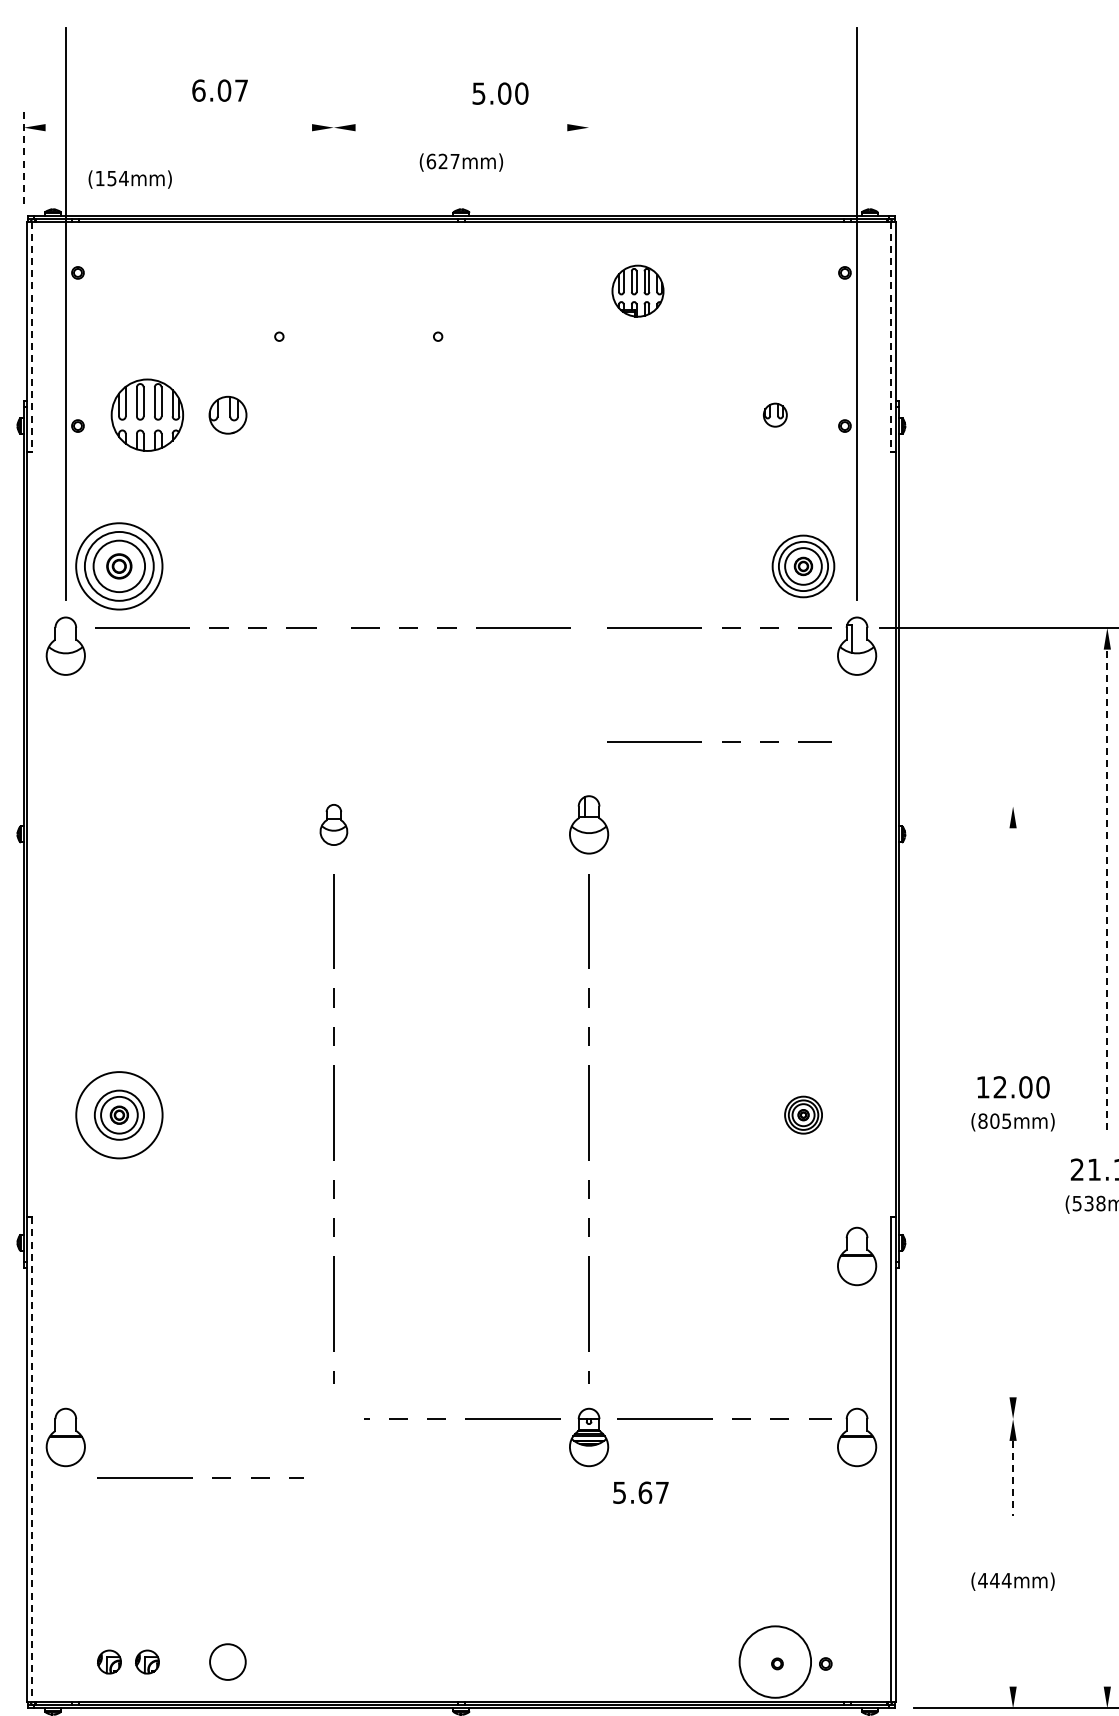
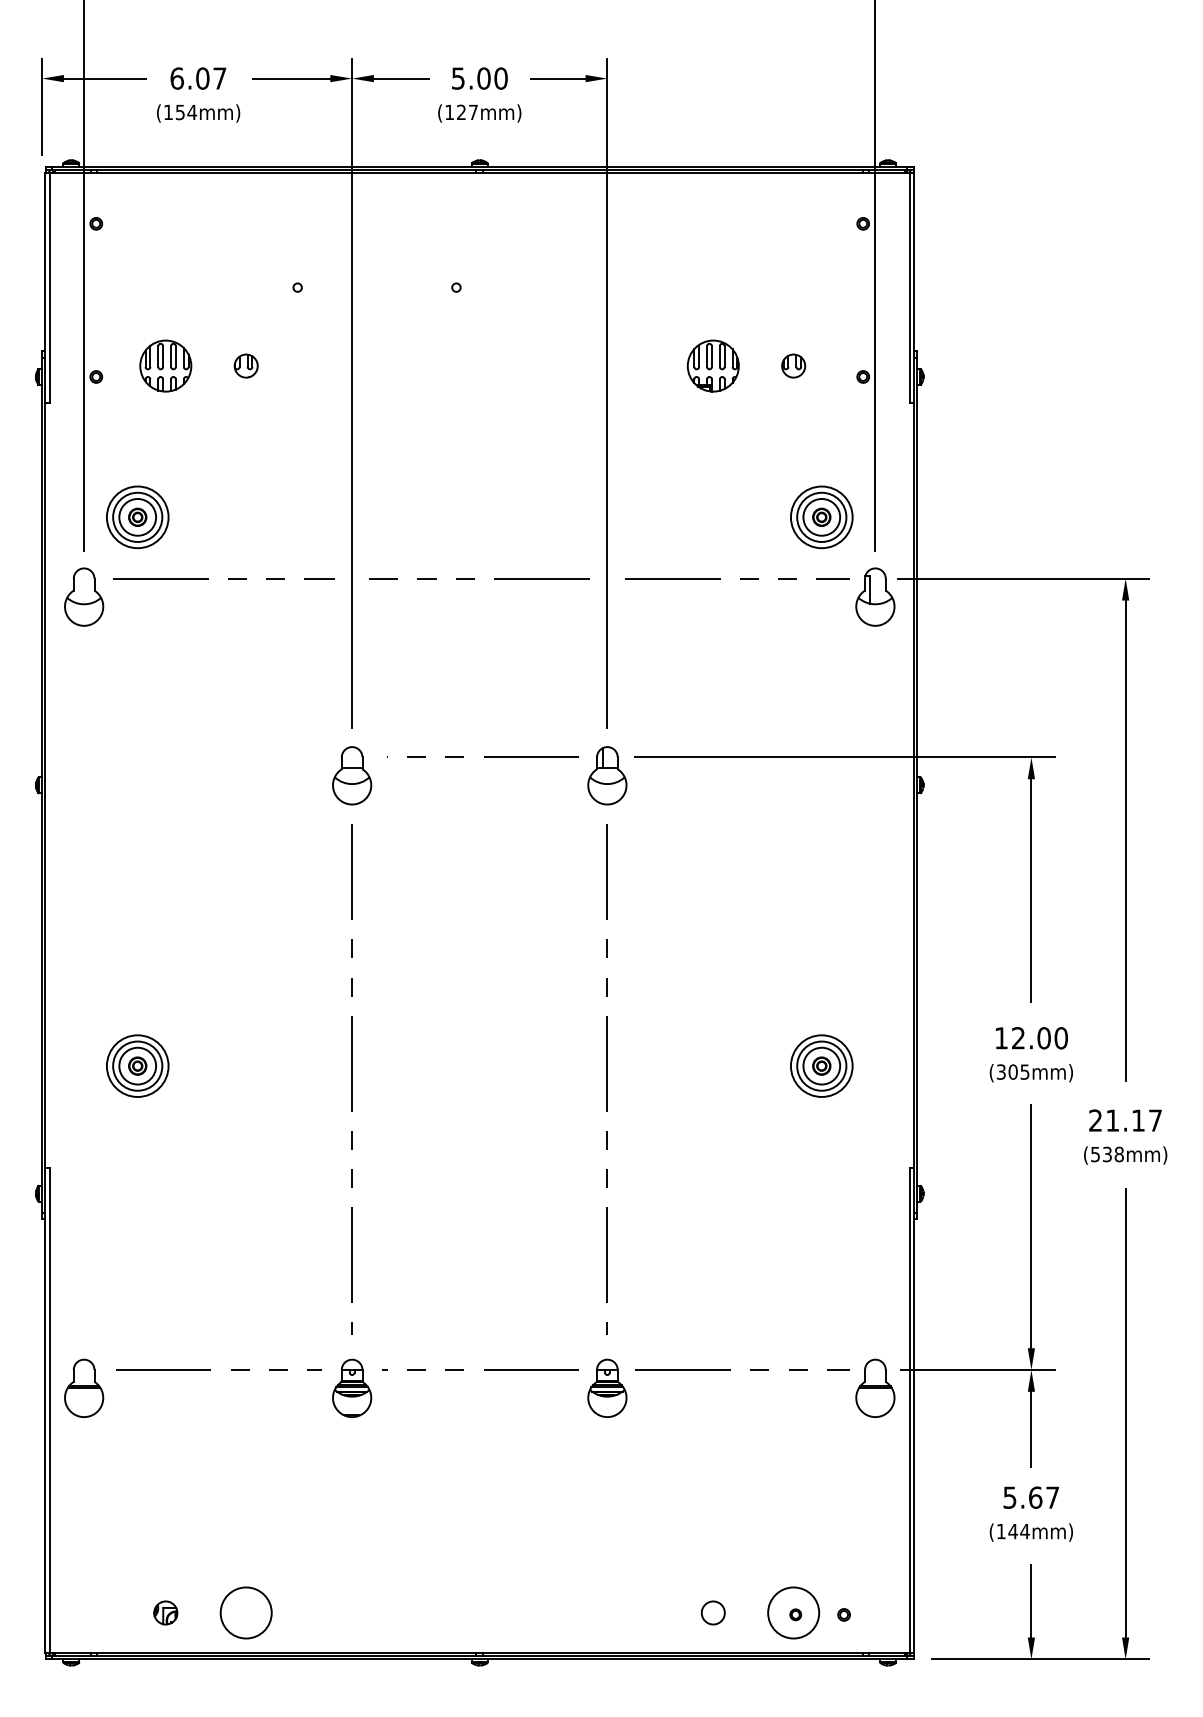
text: (220, 90) -> (198, 78), moved
text: (500, 93) -> (479, 78), moved
line: (86, 127) -> (104, 78), added
line: (273, 127) -> (291, 78), added
line: (382, 127) -> (400, 78), added
line: (539, 127) -> (557, 78), added
line: (24, 156) -> (42, 107), dashed -> solid
text: (431, 161) -> (449, 112), (627mm) -> (127mm)
text: (130, 179) -> (198, 113), moved
part: (637, 290) -> (712, 365), moved
line: (31, 336) -> (49, 287), dashed -> solid
line: (891, 336) -> (909, 287), dashed -> solid
part: (147, 414) -> (165, 365), size x0.71
part: (227, 414) -> (245, 365), size x0.62
line: (334, 442) -> (352, 393), added
line: (589, 442) -> (607, 393), added
part: (119, 566) -> (137, 517), size x0.71
line: (722, 741) -> (740, 692), removed
line: (466, 805) -> (484, 756), added
line: (827, 806) -> (845, 757), added
part: (334, 824) -> (352, 775), size x1.43
line: (1107, 889) -> (1125, 840), dashed -> solid
line: (1013, 939) -> (1031, 890), added
circle: (119, 1114) -> (137, 1065), size x0.71
part: (803, 1114) -> (821, 1065), size x1.67
text: (982, 1120) -> (1000, 1071), (805mm) -> (305mm)
part: (857, 1255) -> (875, 1206), removed
line: (1013, 1275) -> (1031, 1226), added
line: (960, 1419) -> (978, 1370), added
part: (334, 1436) -> (352, 1387), added
line: (31, 1459) -> (49, 1410), dashed -> solid
line: (1107, 1461) -> (1125, 1412), added
line: (192, 1477) -> (210, 1369), moved
line: (1013, 1478) -> (1031, 1429), dashed -> solid
text: (640, 1492) -> (1030, 1497), moved
text: (983, 1580) -> (1001, 1531), (444mm) -> (144mm)
line: (1013, 1650) -> (1031, 1601), added
part: (109, 1661) -> (127, 1612), removed
circle: (227, 1661) -> (245, 1612), size x1.43
circle: (694, 1661) -> (712, 1612), added
circle: (775, 1661) -> (793, 1612), size x0.71

